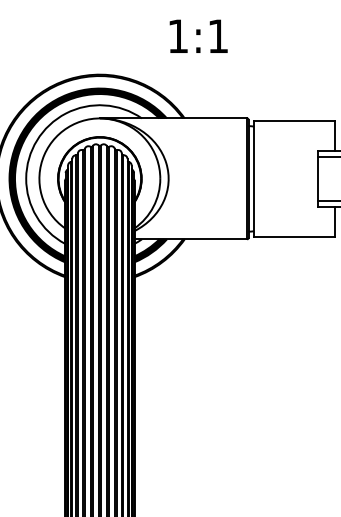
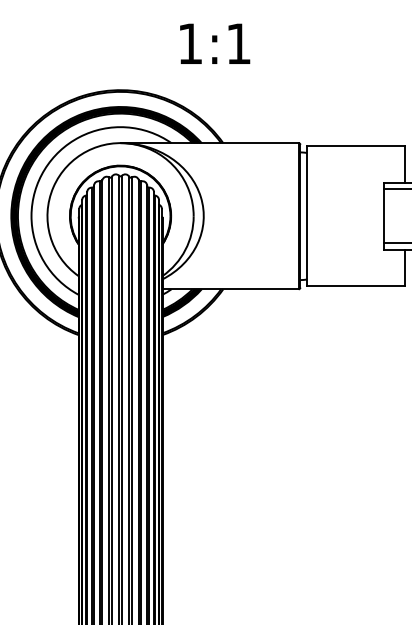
text: (199, 36) -> (215, 43), moved

